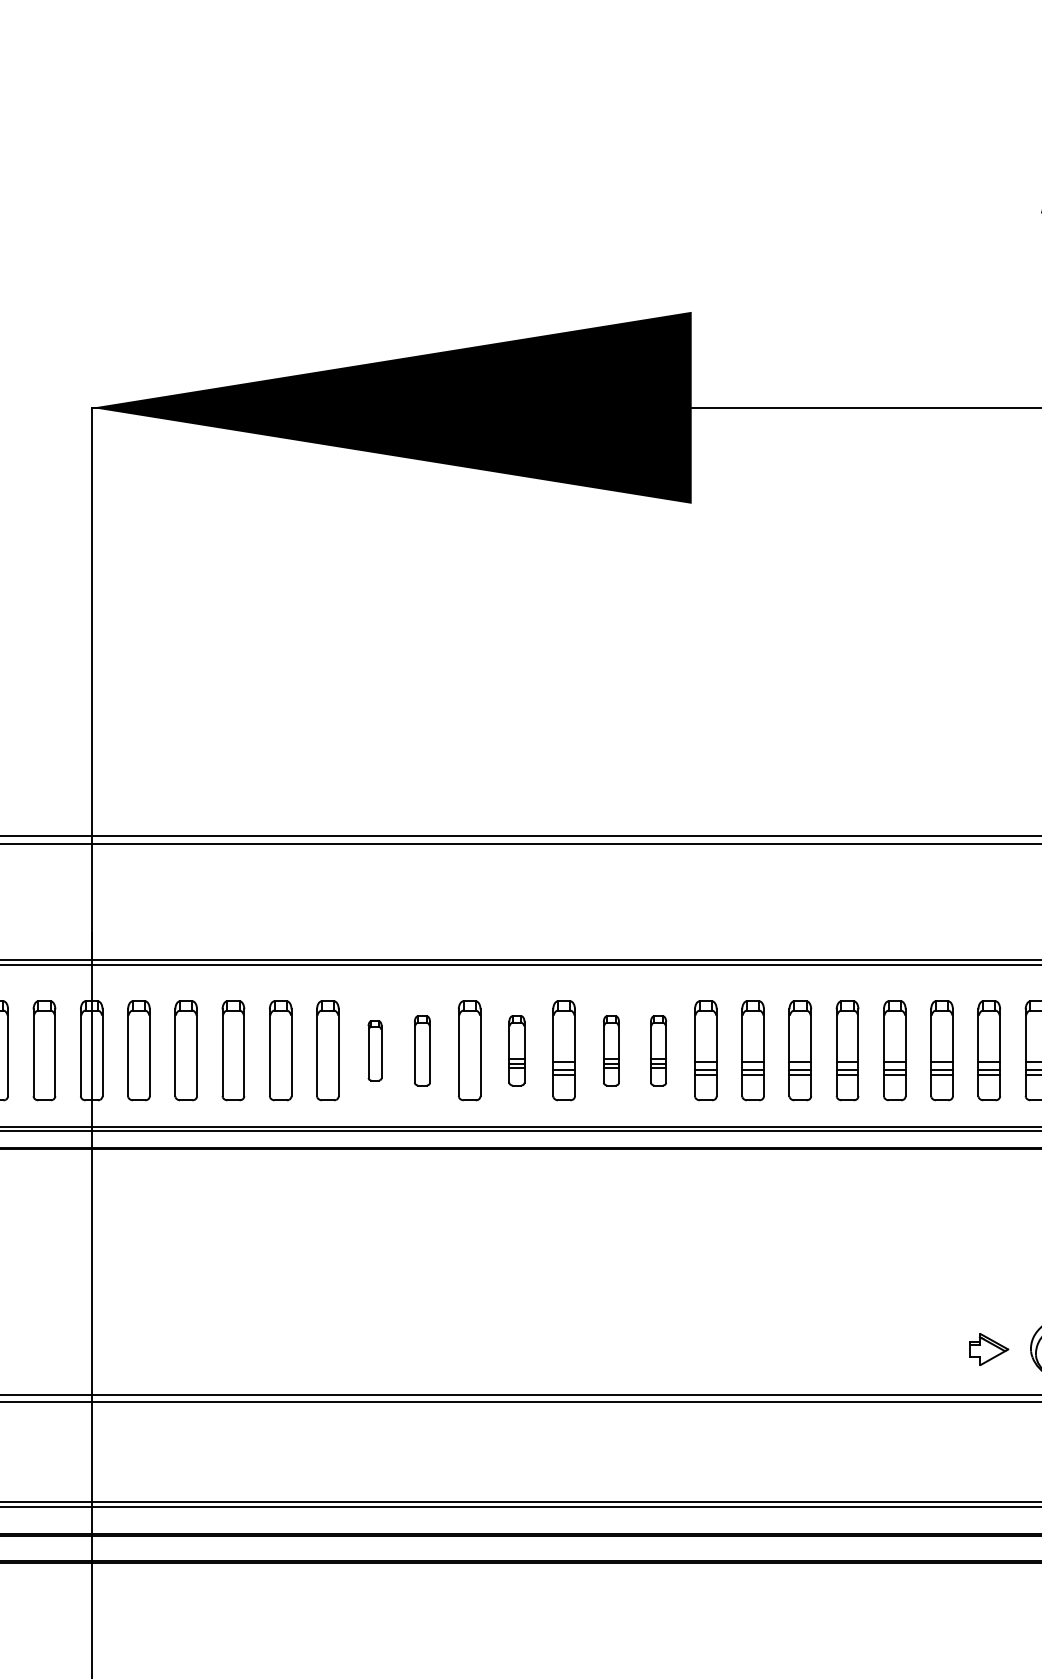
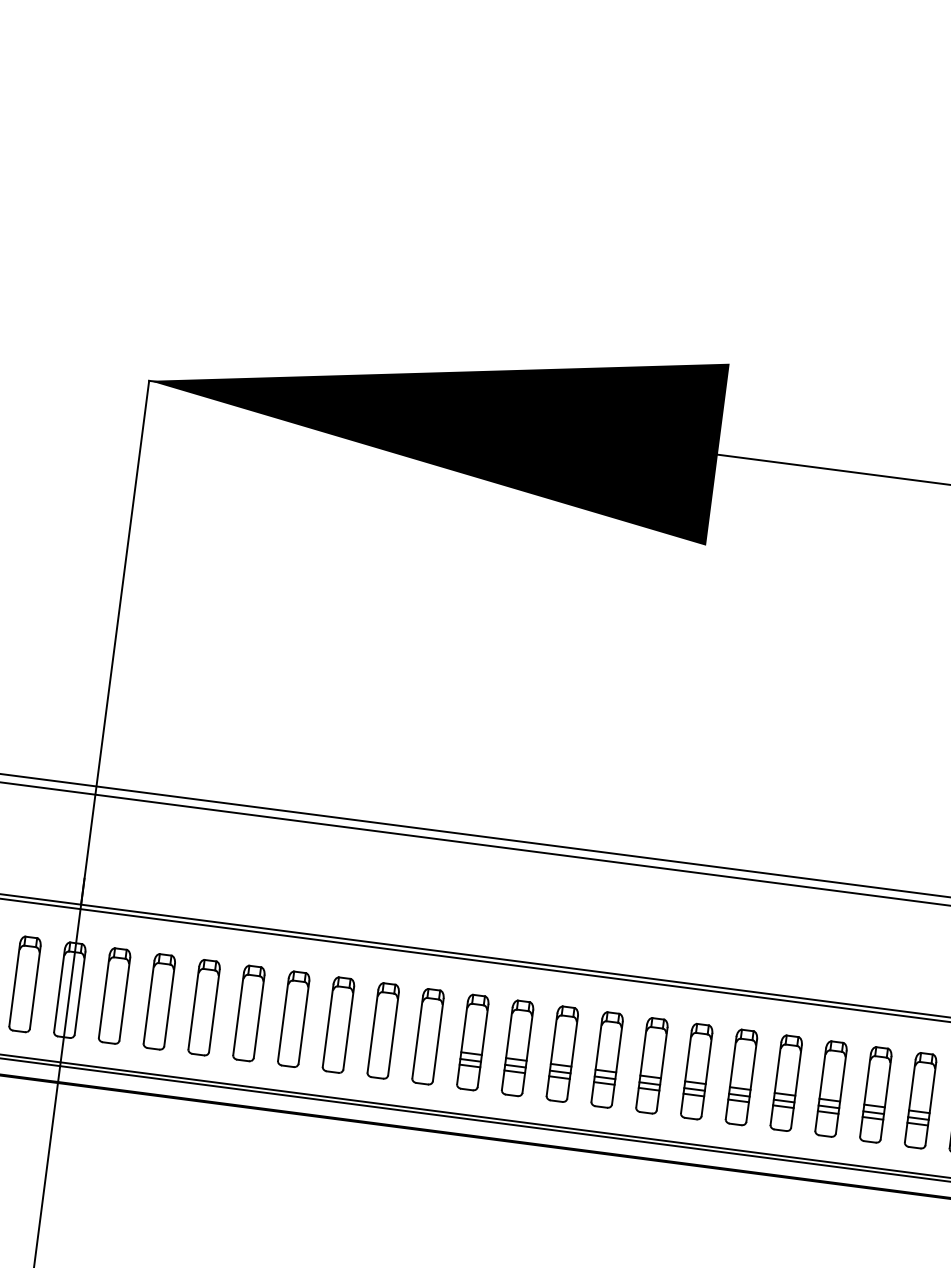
part: (374, 1050) -> (338, 1024), size x1.67
part: (422, 1050) -> (383, 1030), size x1.43
part: (516, 1050) -> (472, 1042), size x1.43
part: (611, 1050) -> (562, 1053), size x1.43
part: (658, 1050) -> (607, 1059), size x1.43

